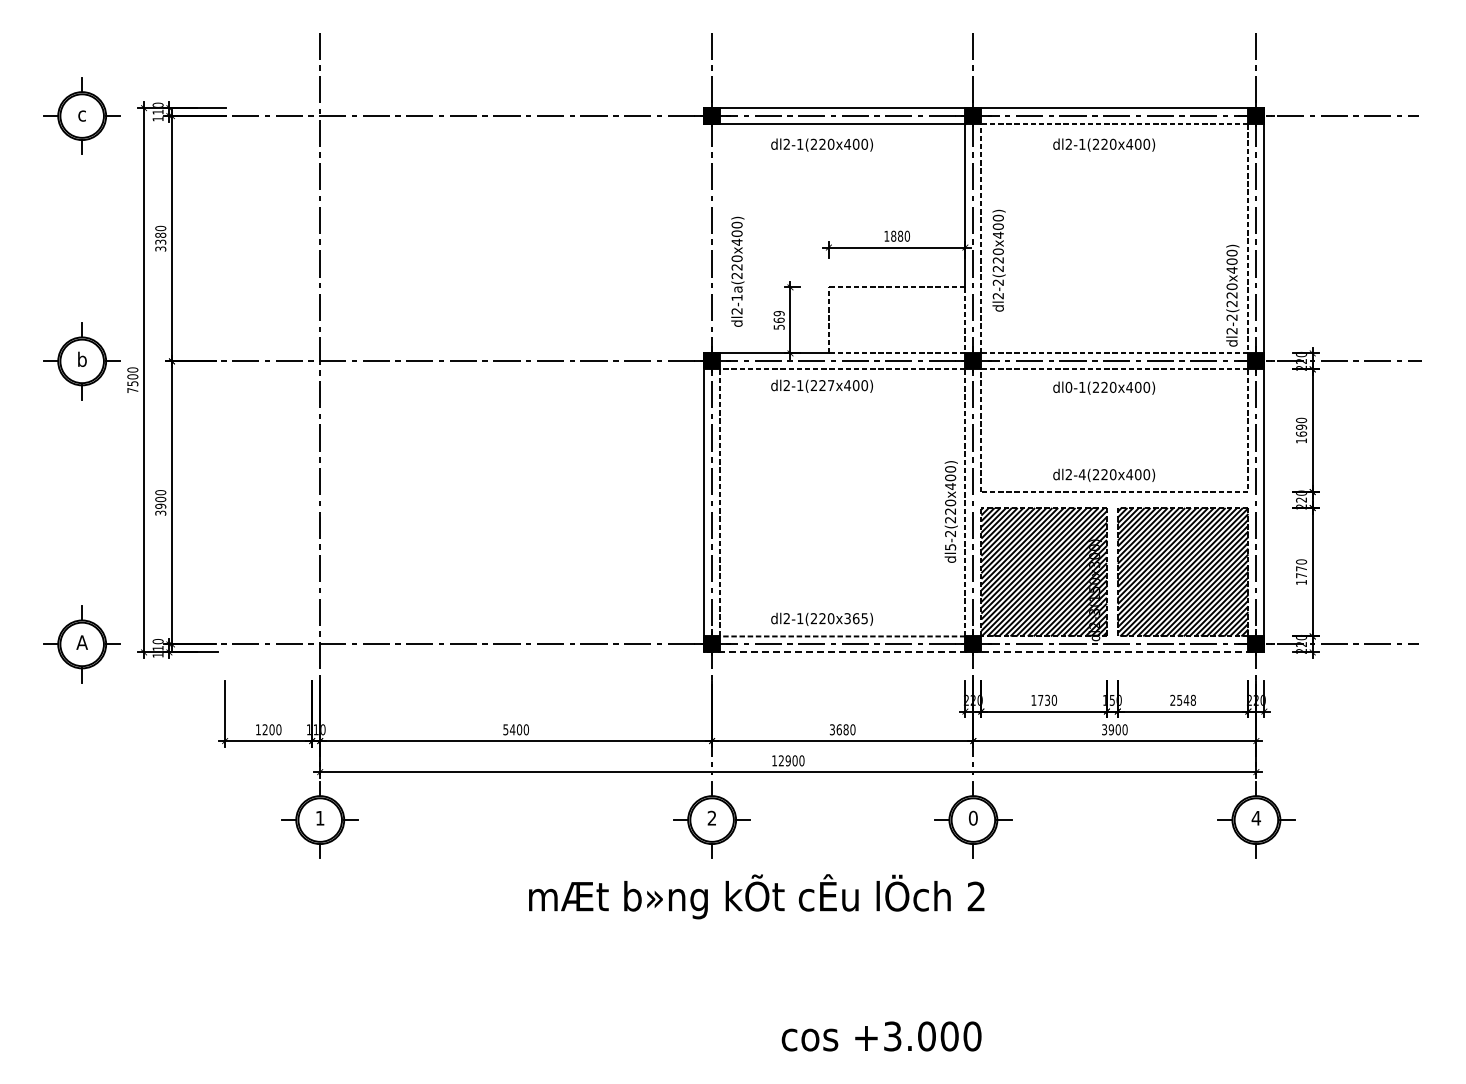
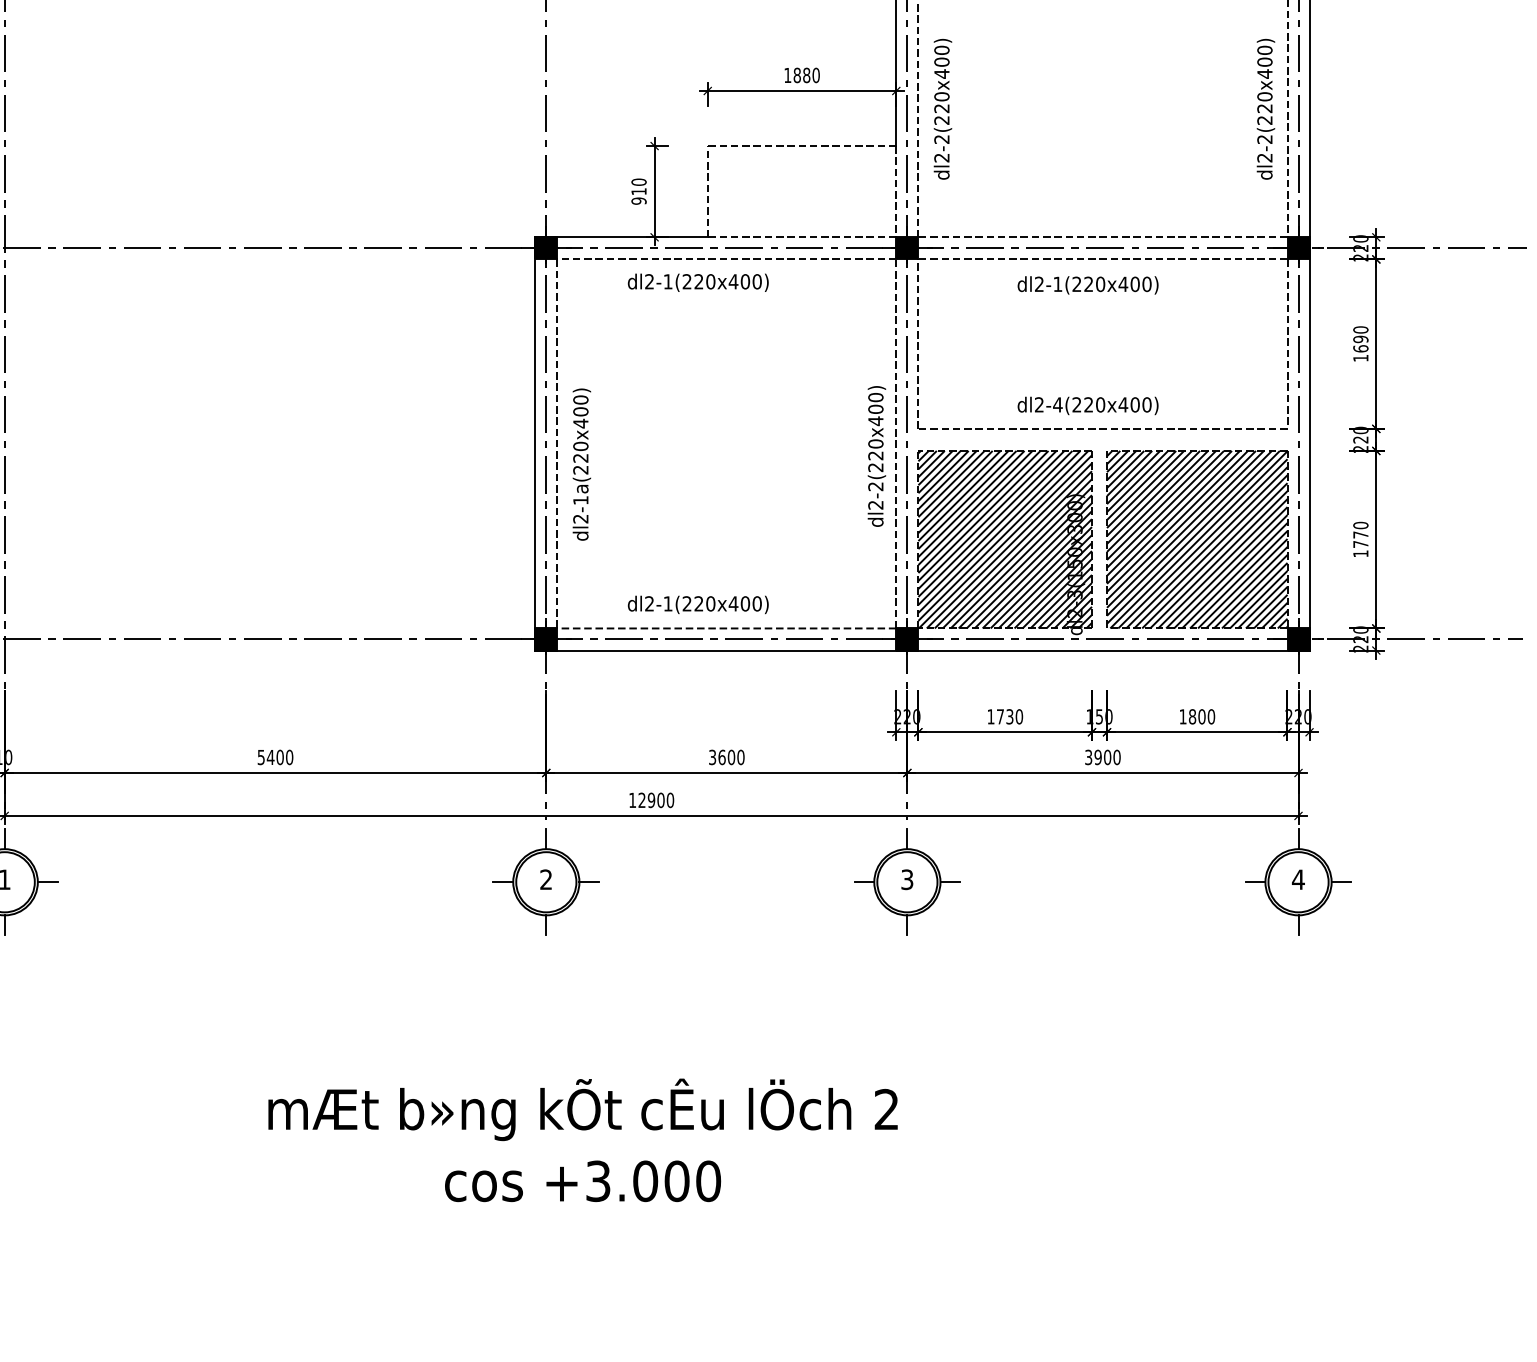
text: (737, 271) -> (581, 464), moved
text: (1232, 295) -> (1265, 108), moved
text: (778, 320) -> (638, 191), 569 -> 910
text: (830, 385) -> (709, 281), dl2-1(227x400) -> dl2-1(220x400)
text: (1068, 387) -> (1038, 284), dl0-1(220x400) -> dl2-1(220x400)
text: (950, 547) -> (875, 505), dl5-2(220x400) -> dl2-2(220x400)
text: (856, 618) -> (745, 603), dl2-1(220x365) -> dl2-1(220x400)
line: (983, 652) -> (921, 650), dashed -> solid
text: (1183, 699) -> (1197, 715), 2548 -> 1800
text: (845, 729) -> (730, 757), 3680 -> 3600
text: (972, 817) -> (906, 878), 0 -> 3
text: (756, 896) -> (582, 1109), moved
text: (881, 1036) -> (582, 1181), moved

